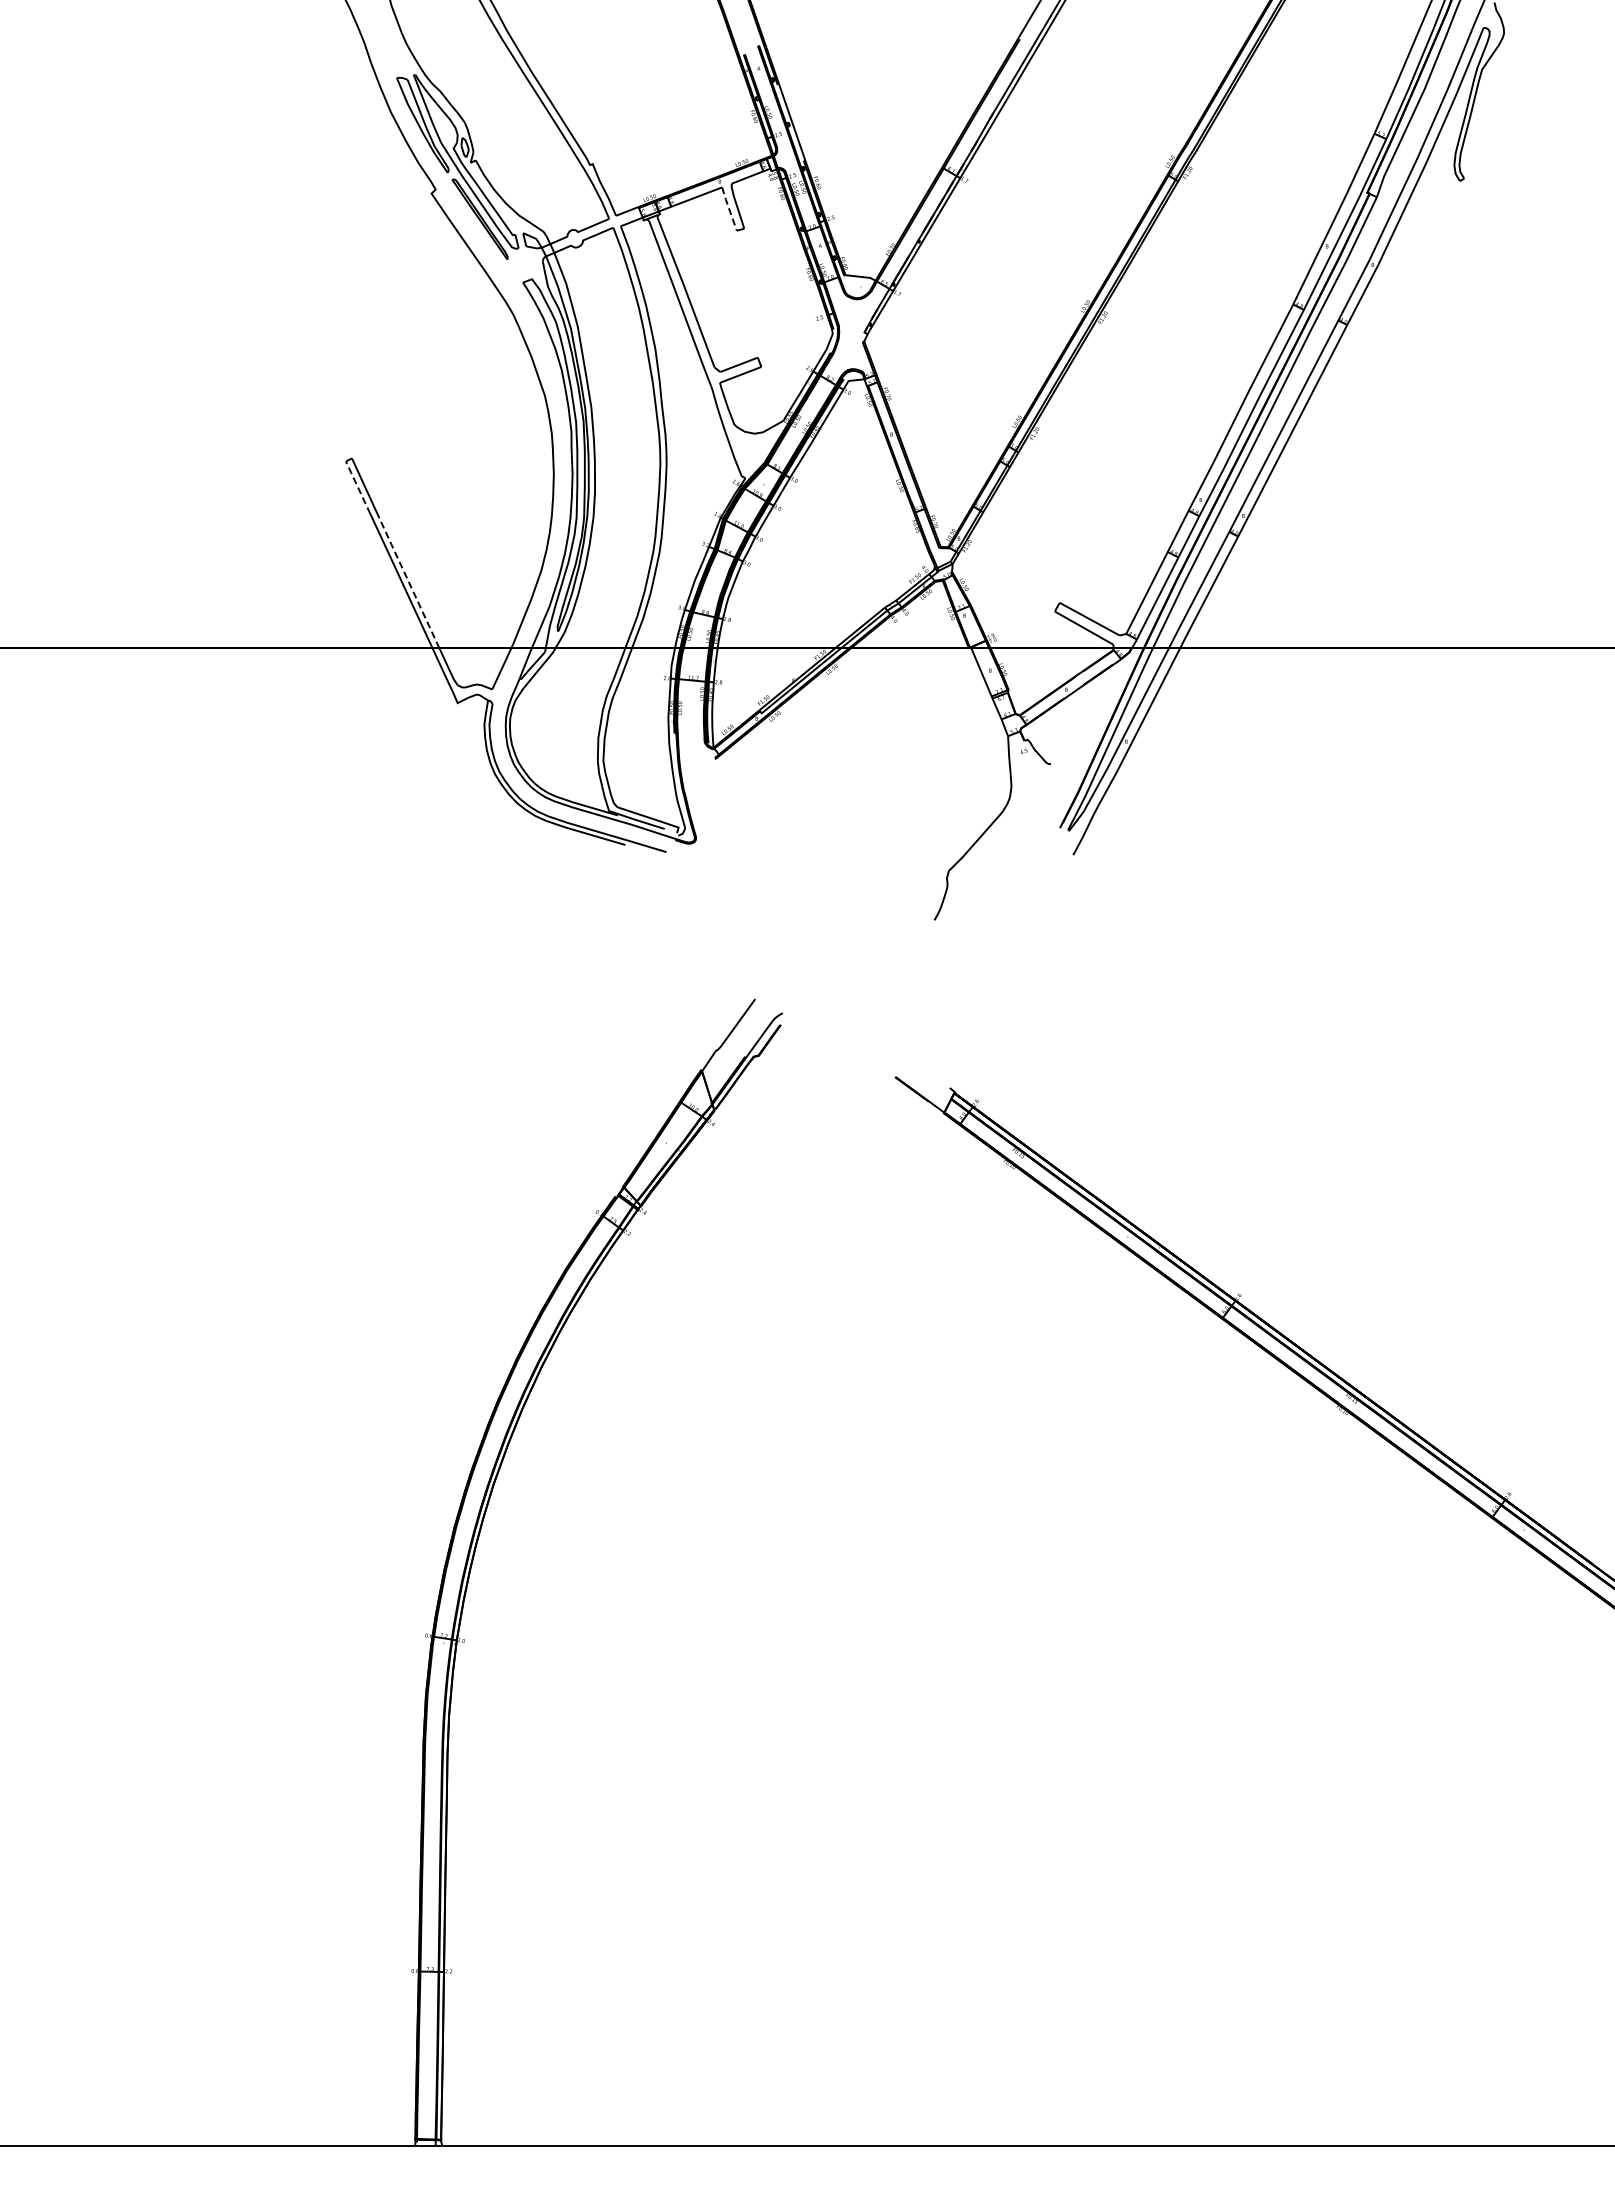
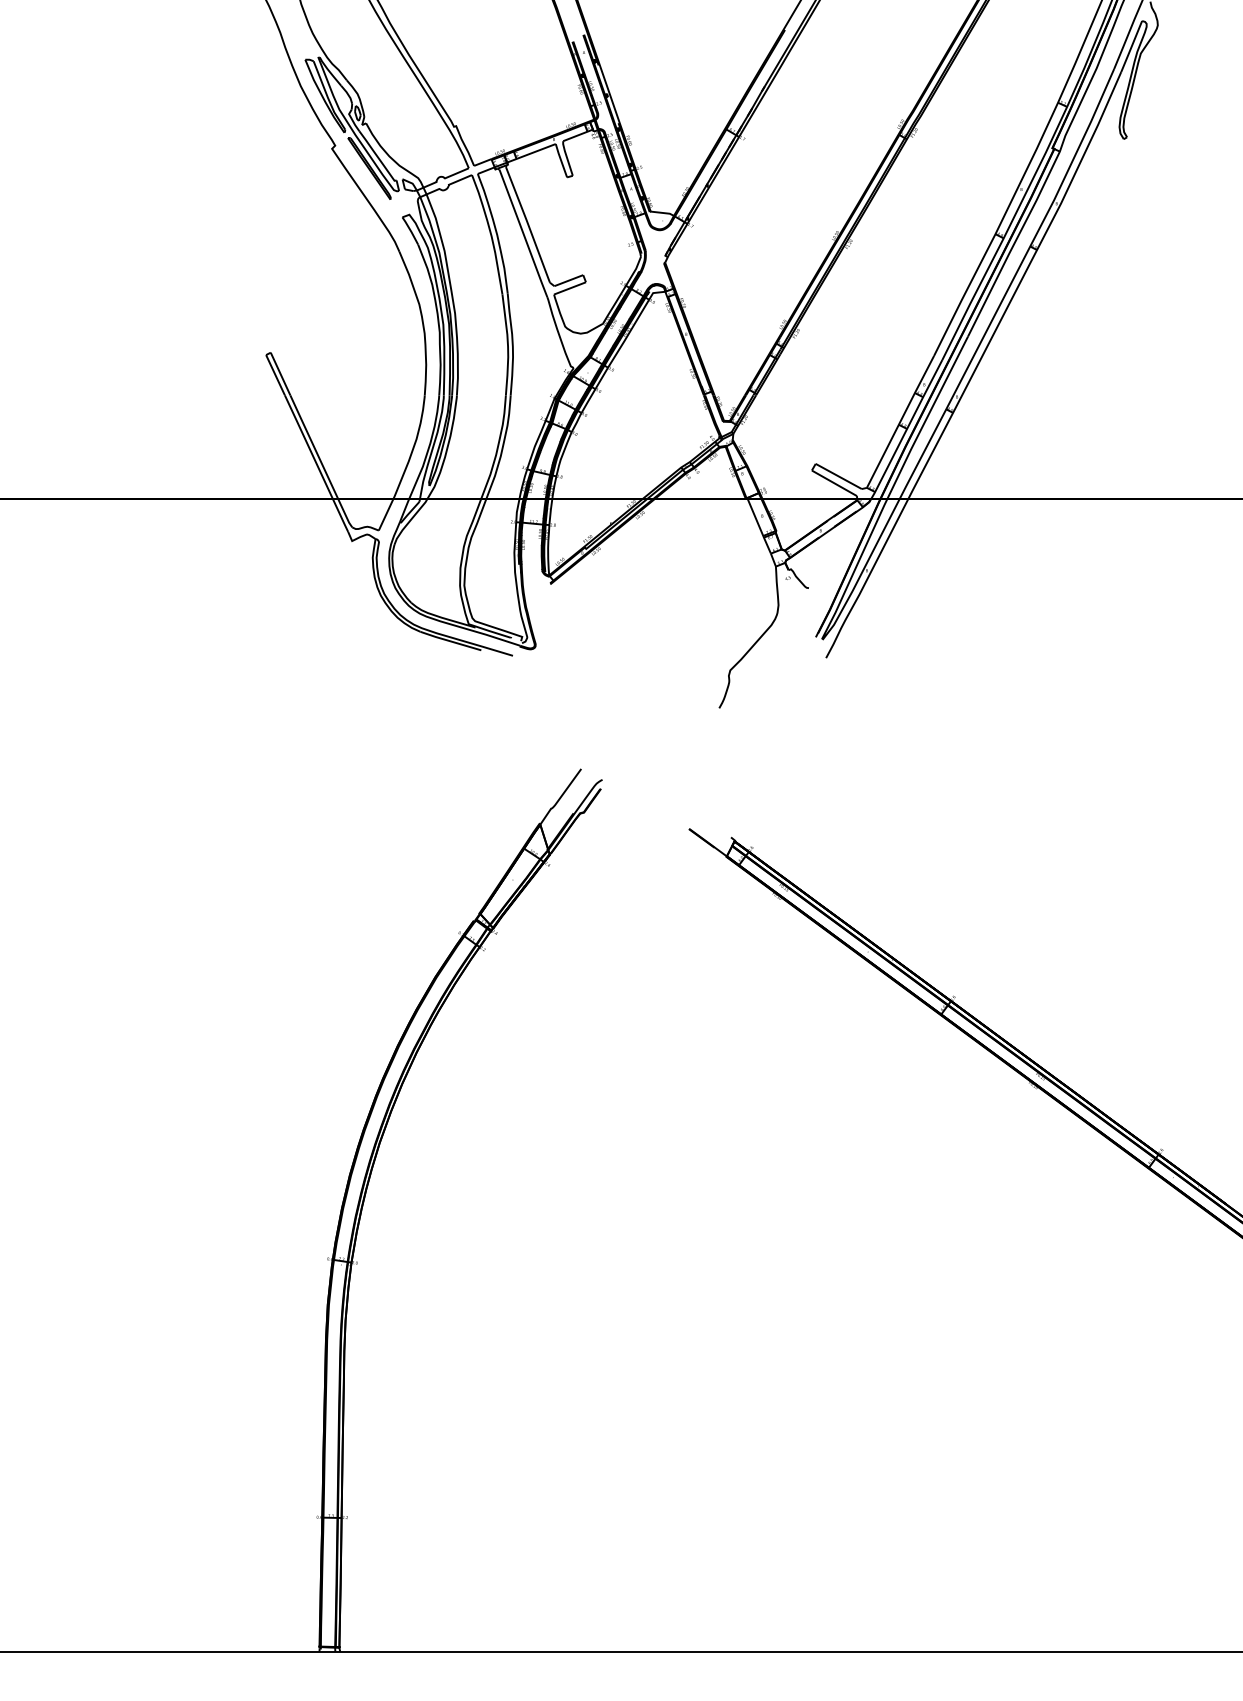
line: (729, 208) -> (561, 160), dashed -> solid
line: (358, 487) -> (275, 375), dashed -> solid
line: (407, 580) -> (313, 446), dashed -> solid

